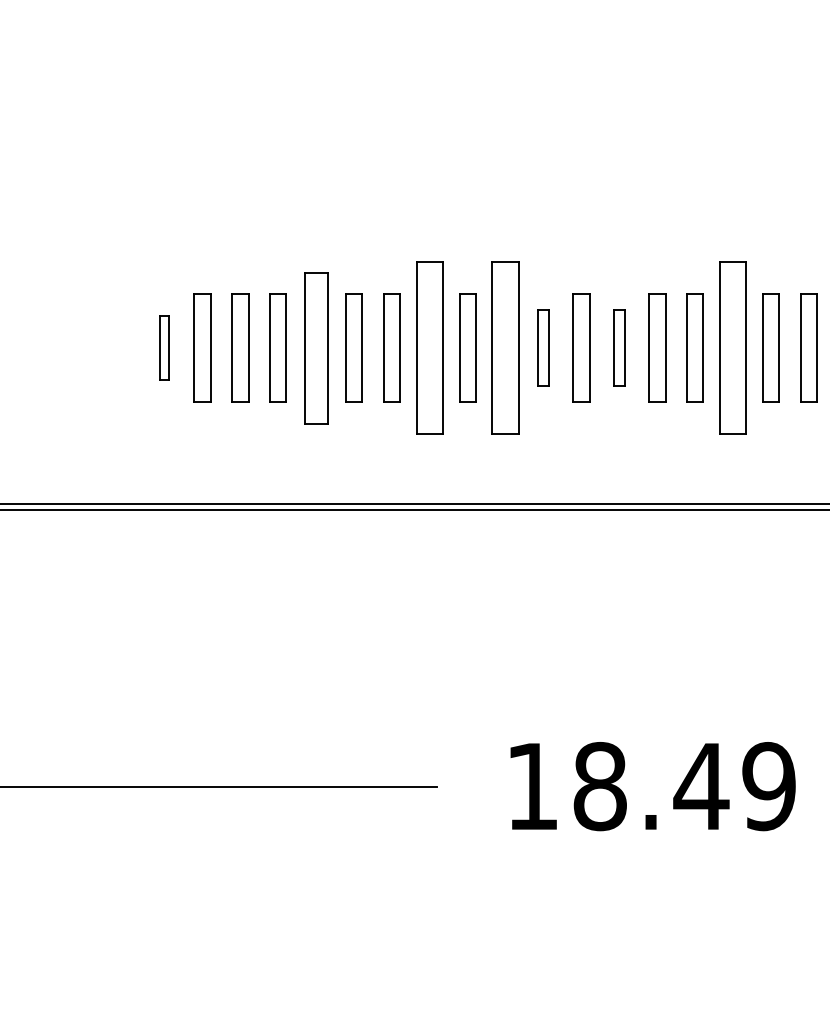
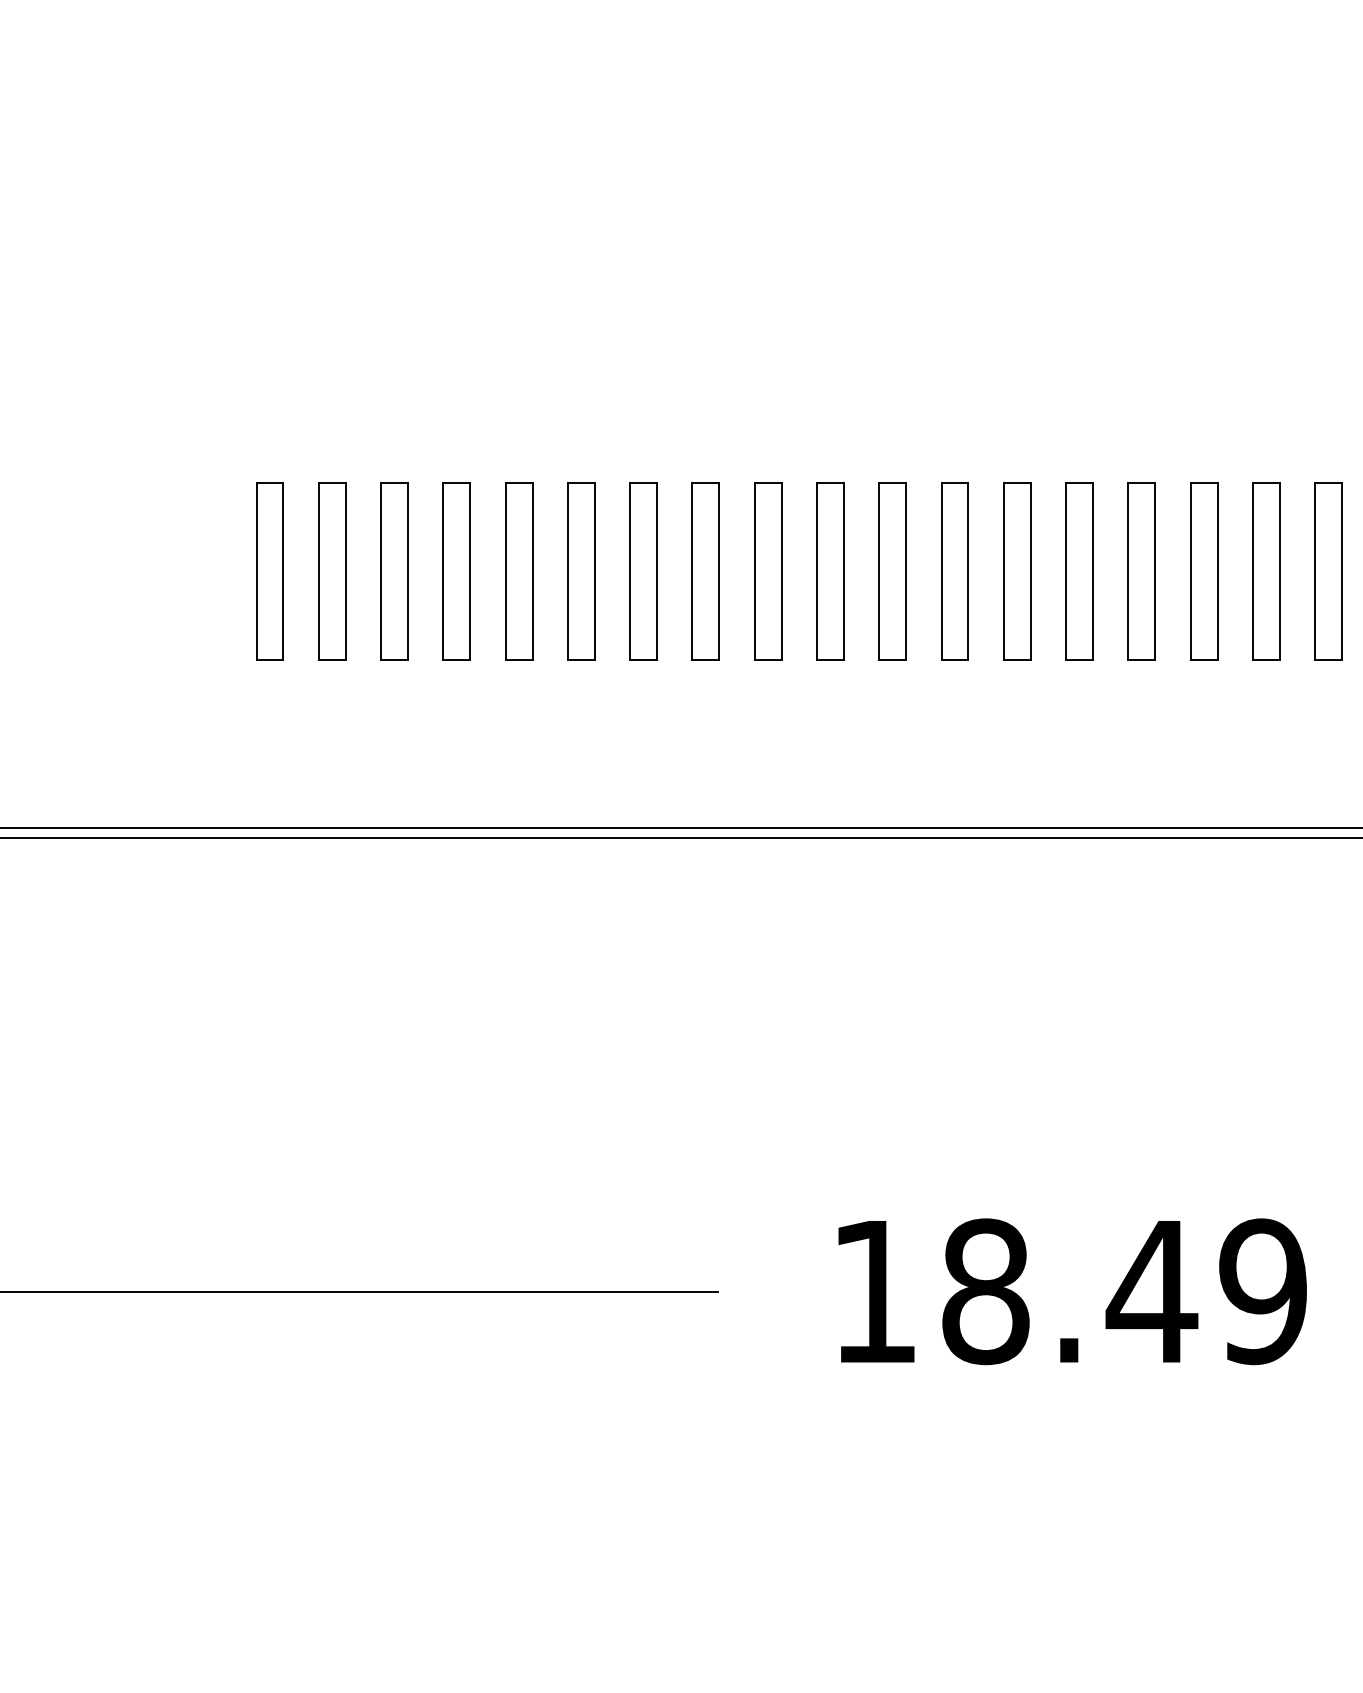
part: (164, 347) -> (270, 570), size x1.67
part: (315, 347) -> (518, 570), size x0.71
part: (429, 347) -> (705, 570), size x0.62
part: (505, 347) -> (830, 570), size x0.62
part: (543, 347) -> (892, 570), size x1.43
part: (619, 347) -> (1017, 570), size x1.43
part: (732, 347) -> (1203, 570), size x0.62

